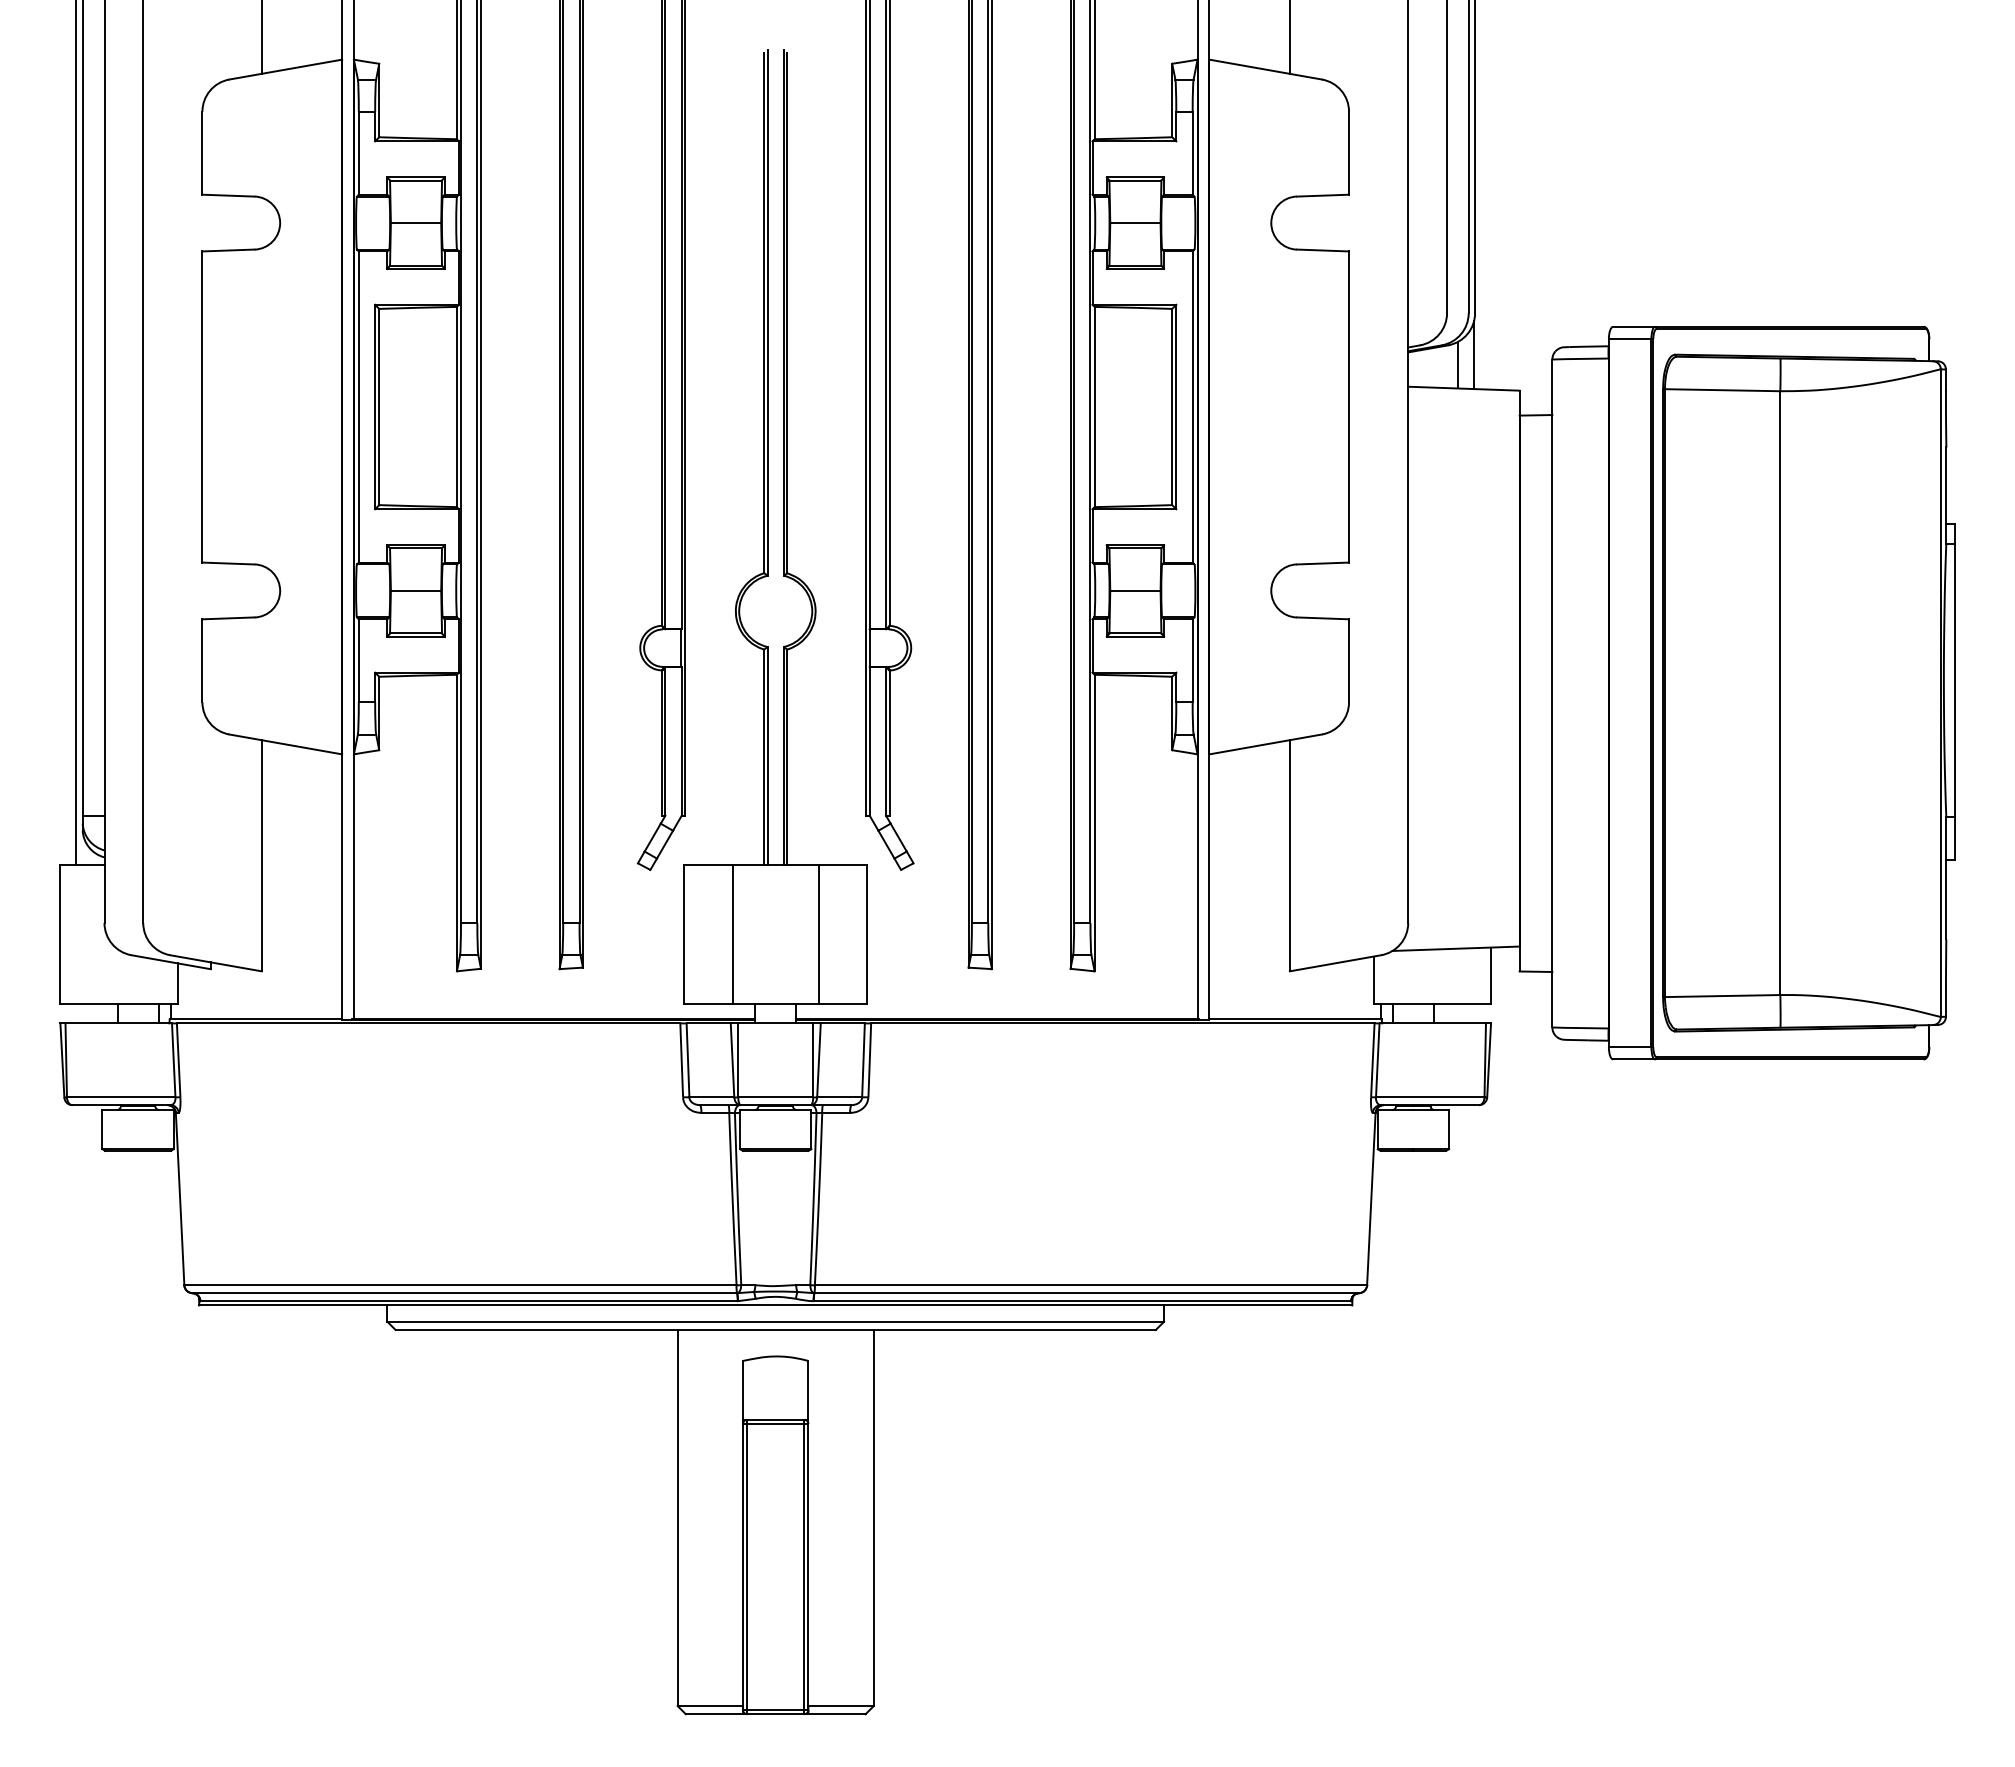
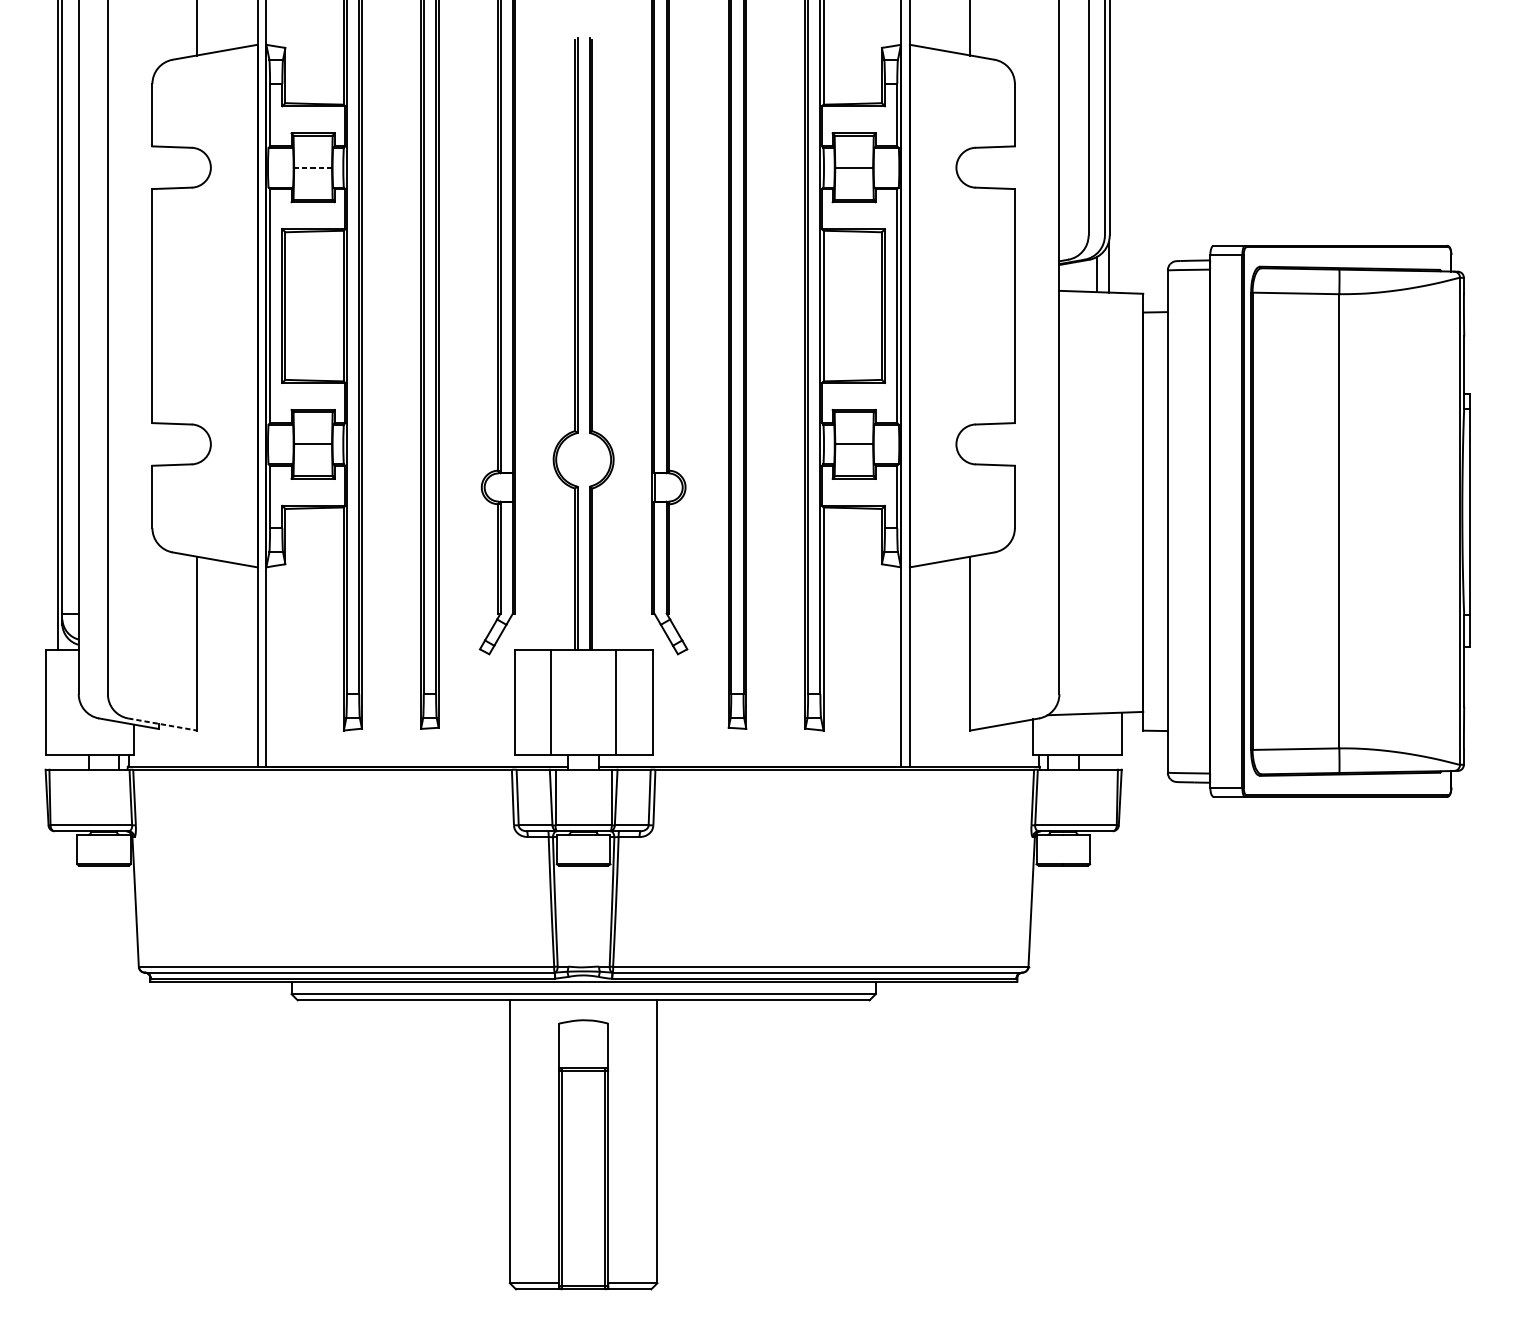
line: (415, 223) -> (312, 168), solid -> dashed
line: (216, 963) -> (163, 724), solid -> dashed

